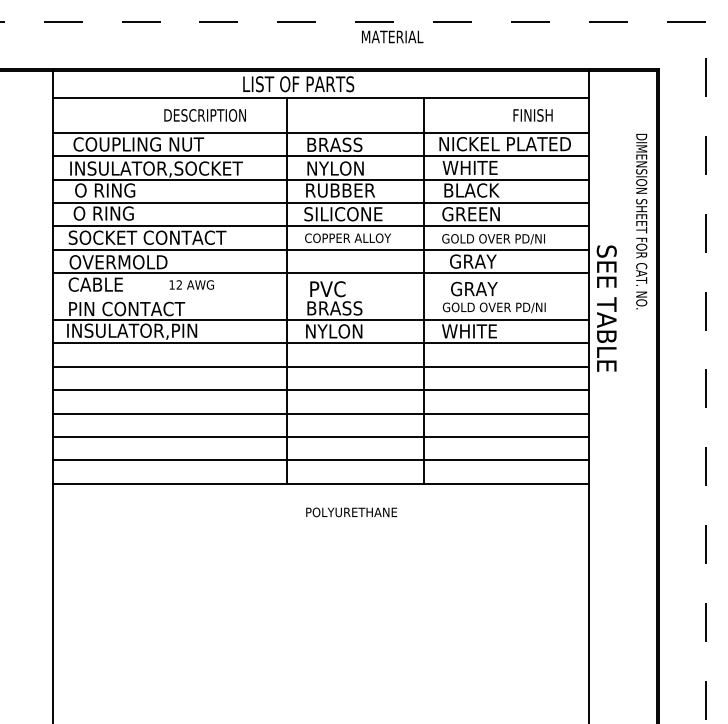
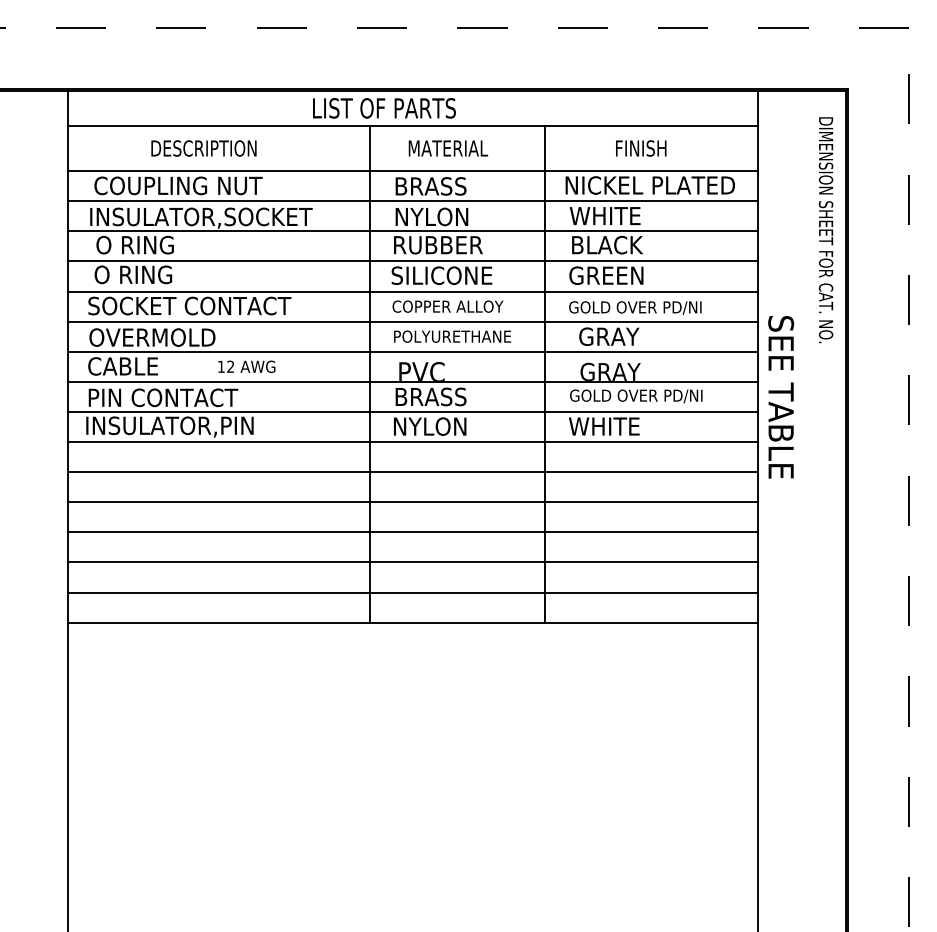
text: (391, 36) -> (447, 148), moved
text: (204, 115) -> (203, 148), moved
text: (533, 115) -> (641, 148), moved
text: (641, 221) -> (825, 230), moved
line: (321, 296) -> (413, 381), added
text: (351, 512) -> (452, 336), moved

